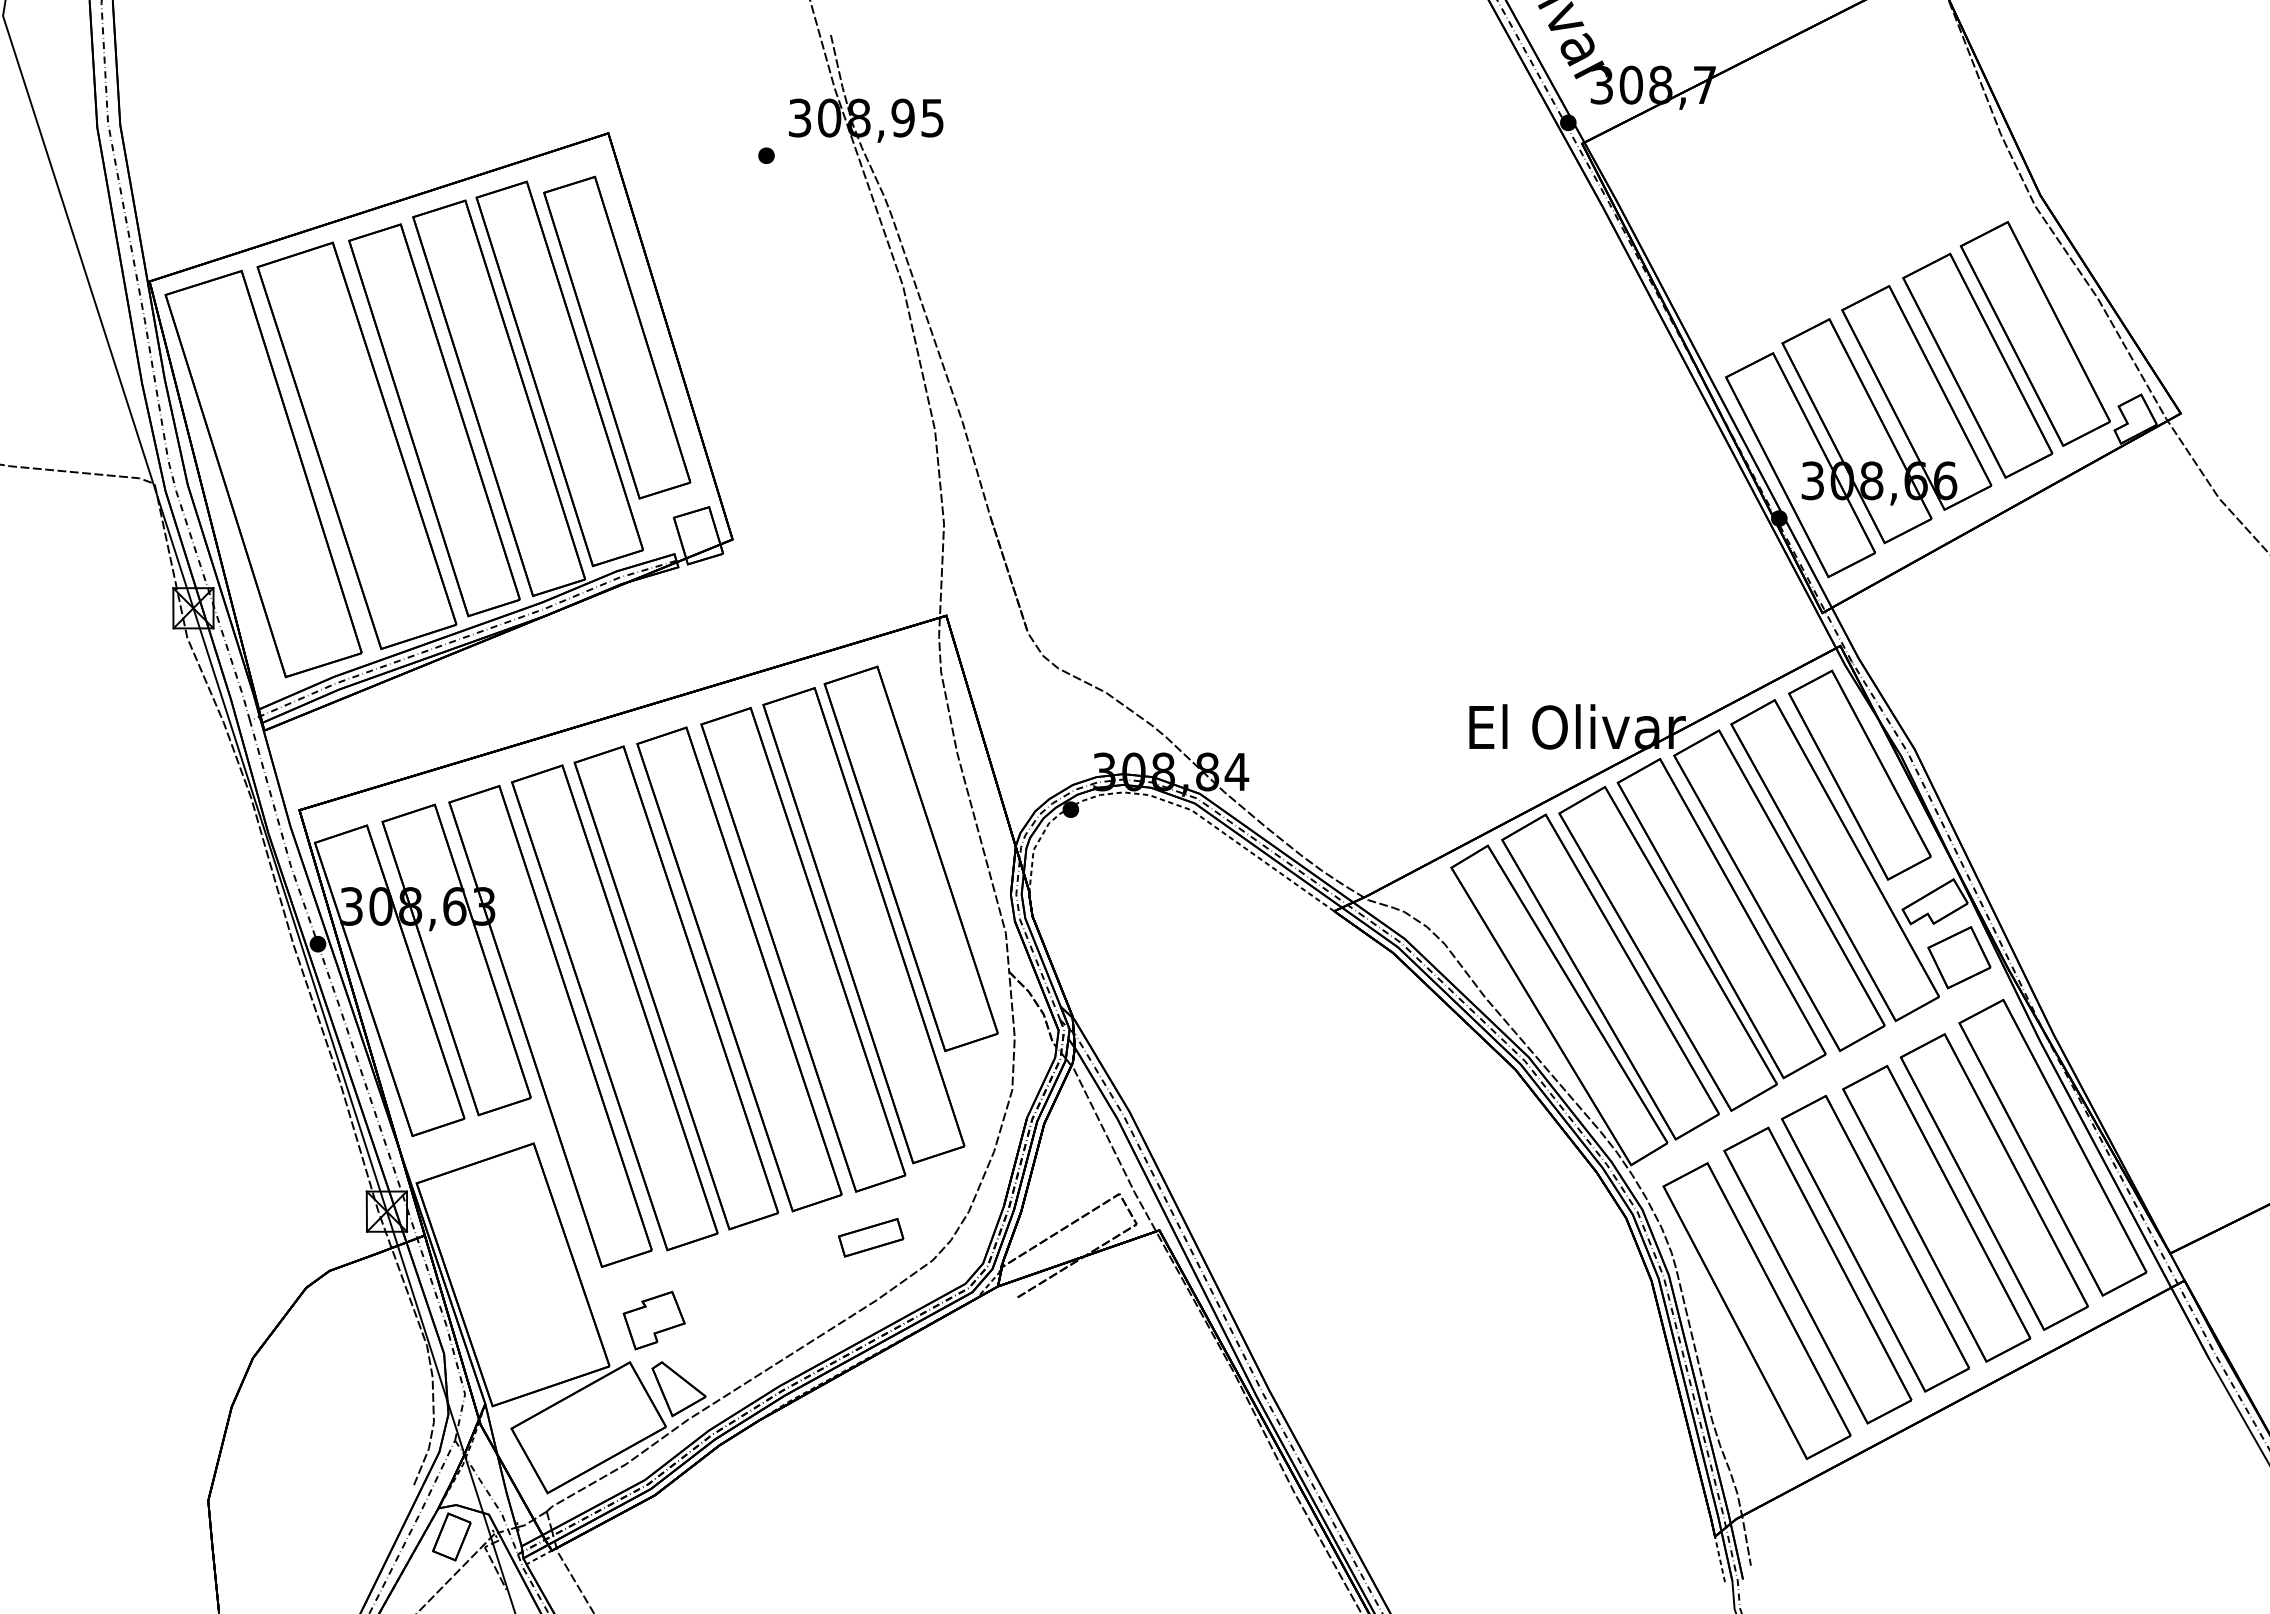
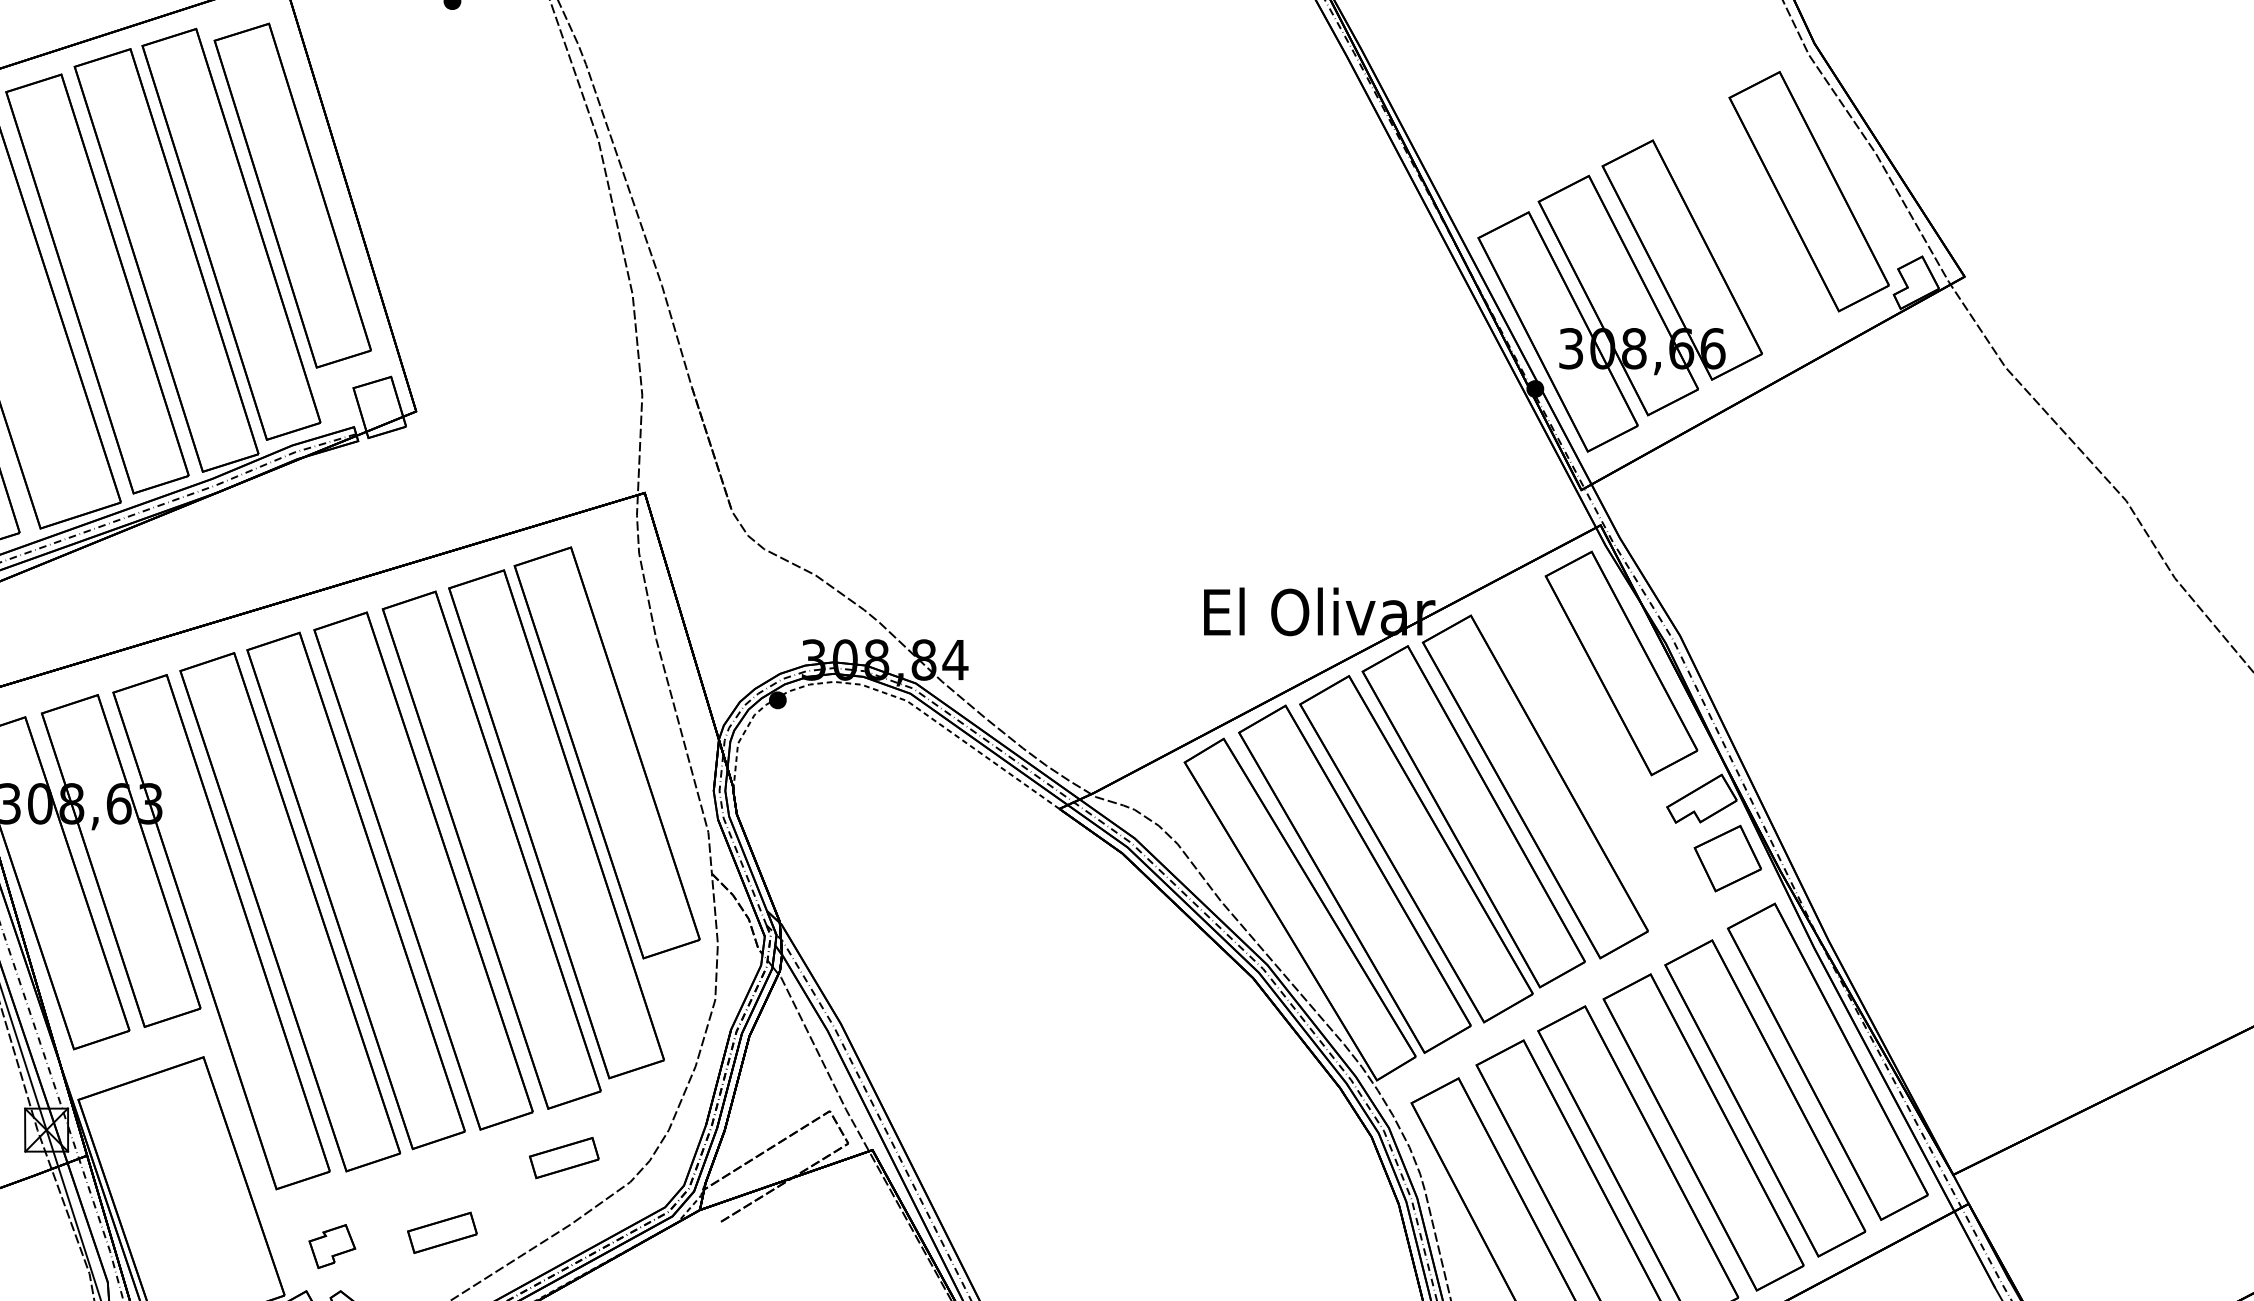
part: (1977, 365) -> (1747, 225), removed
part: (1834, 860) -> (1594, 754), removed
part: (757, 1307) -> (442, 1232), added
part: (653, 1320) -> (331, 1246), size x0.7

